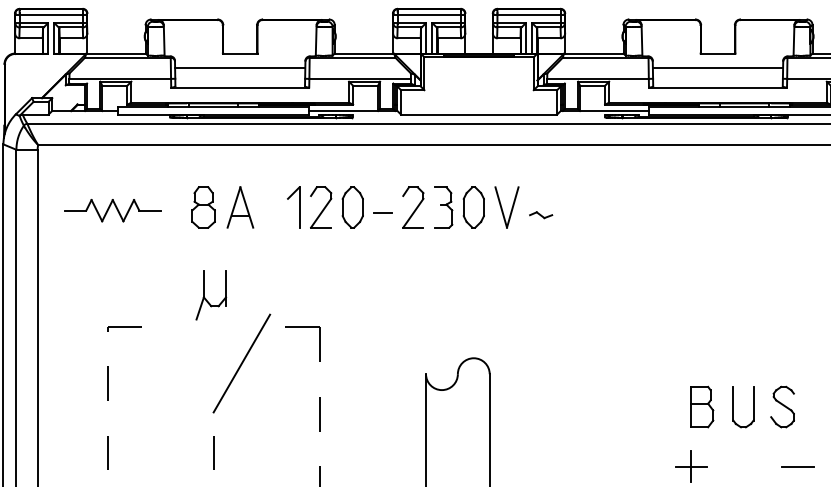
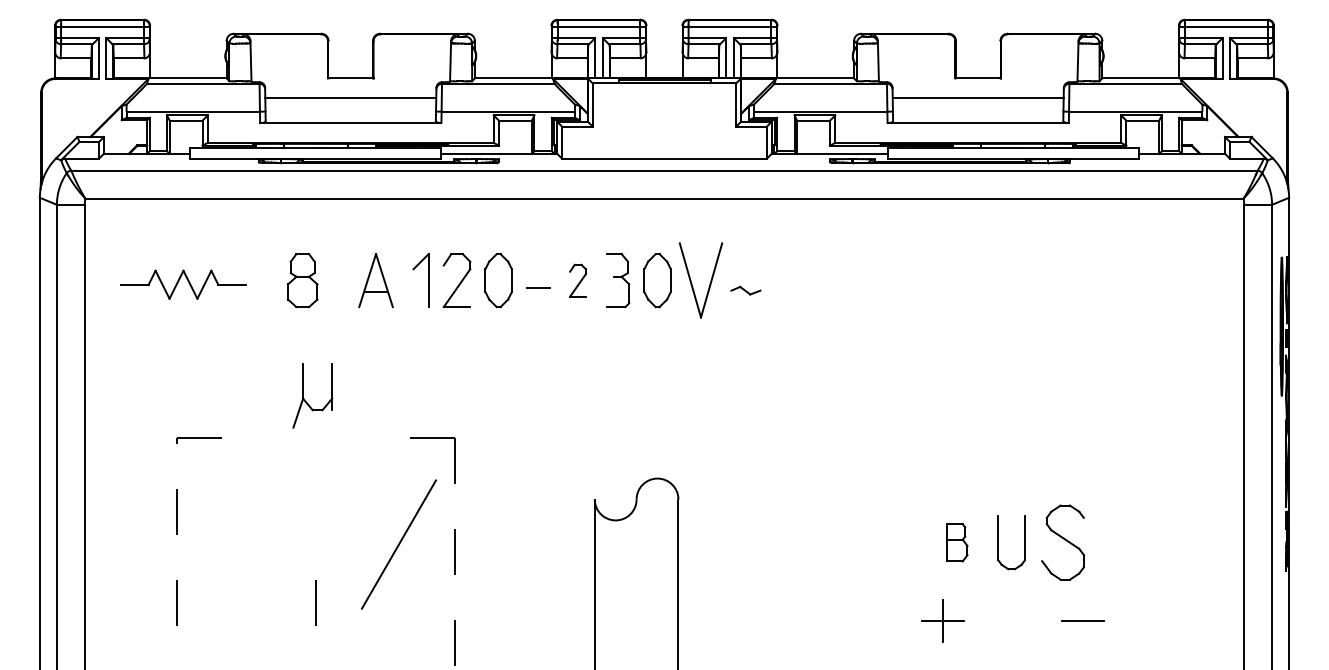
part: (239, 207) -> (375, 280), moved
part: (412, 207) -> (577, 280), size x0.6
part: (507, 207) -> (701, 280), size x1.4
line: (241, 363) -> (398, 544), moved
part: (701, 406) -> (956, 542), size x0.7
part: (782, 406) -> (1062, 542), size x1.4

